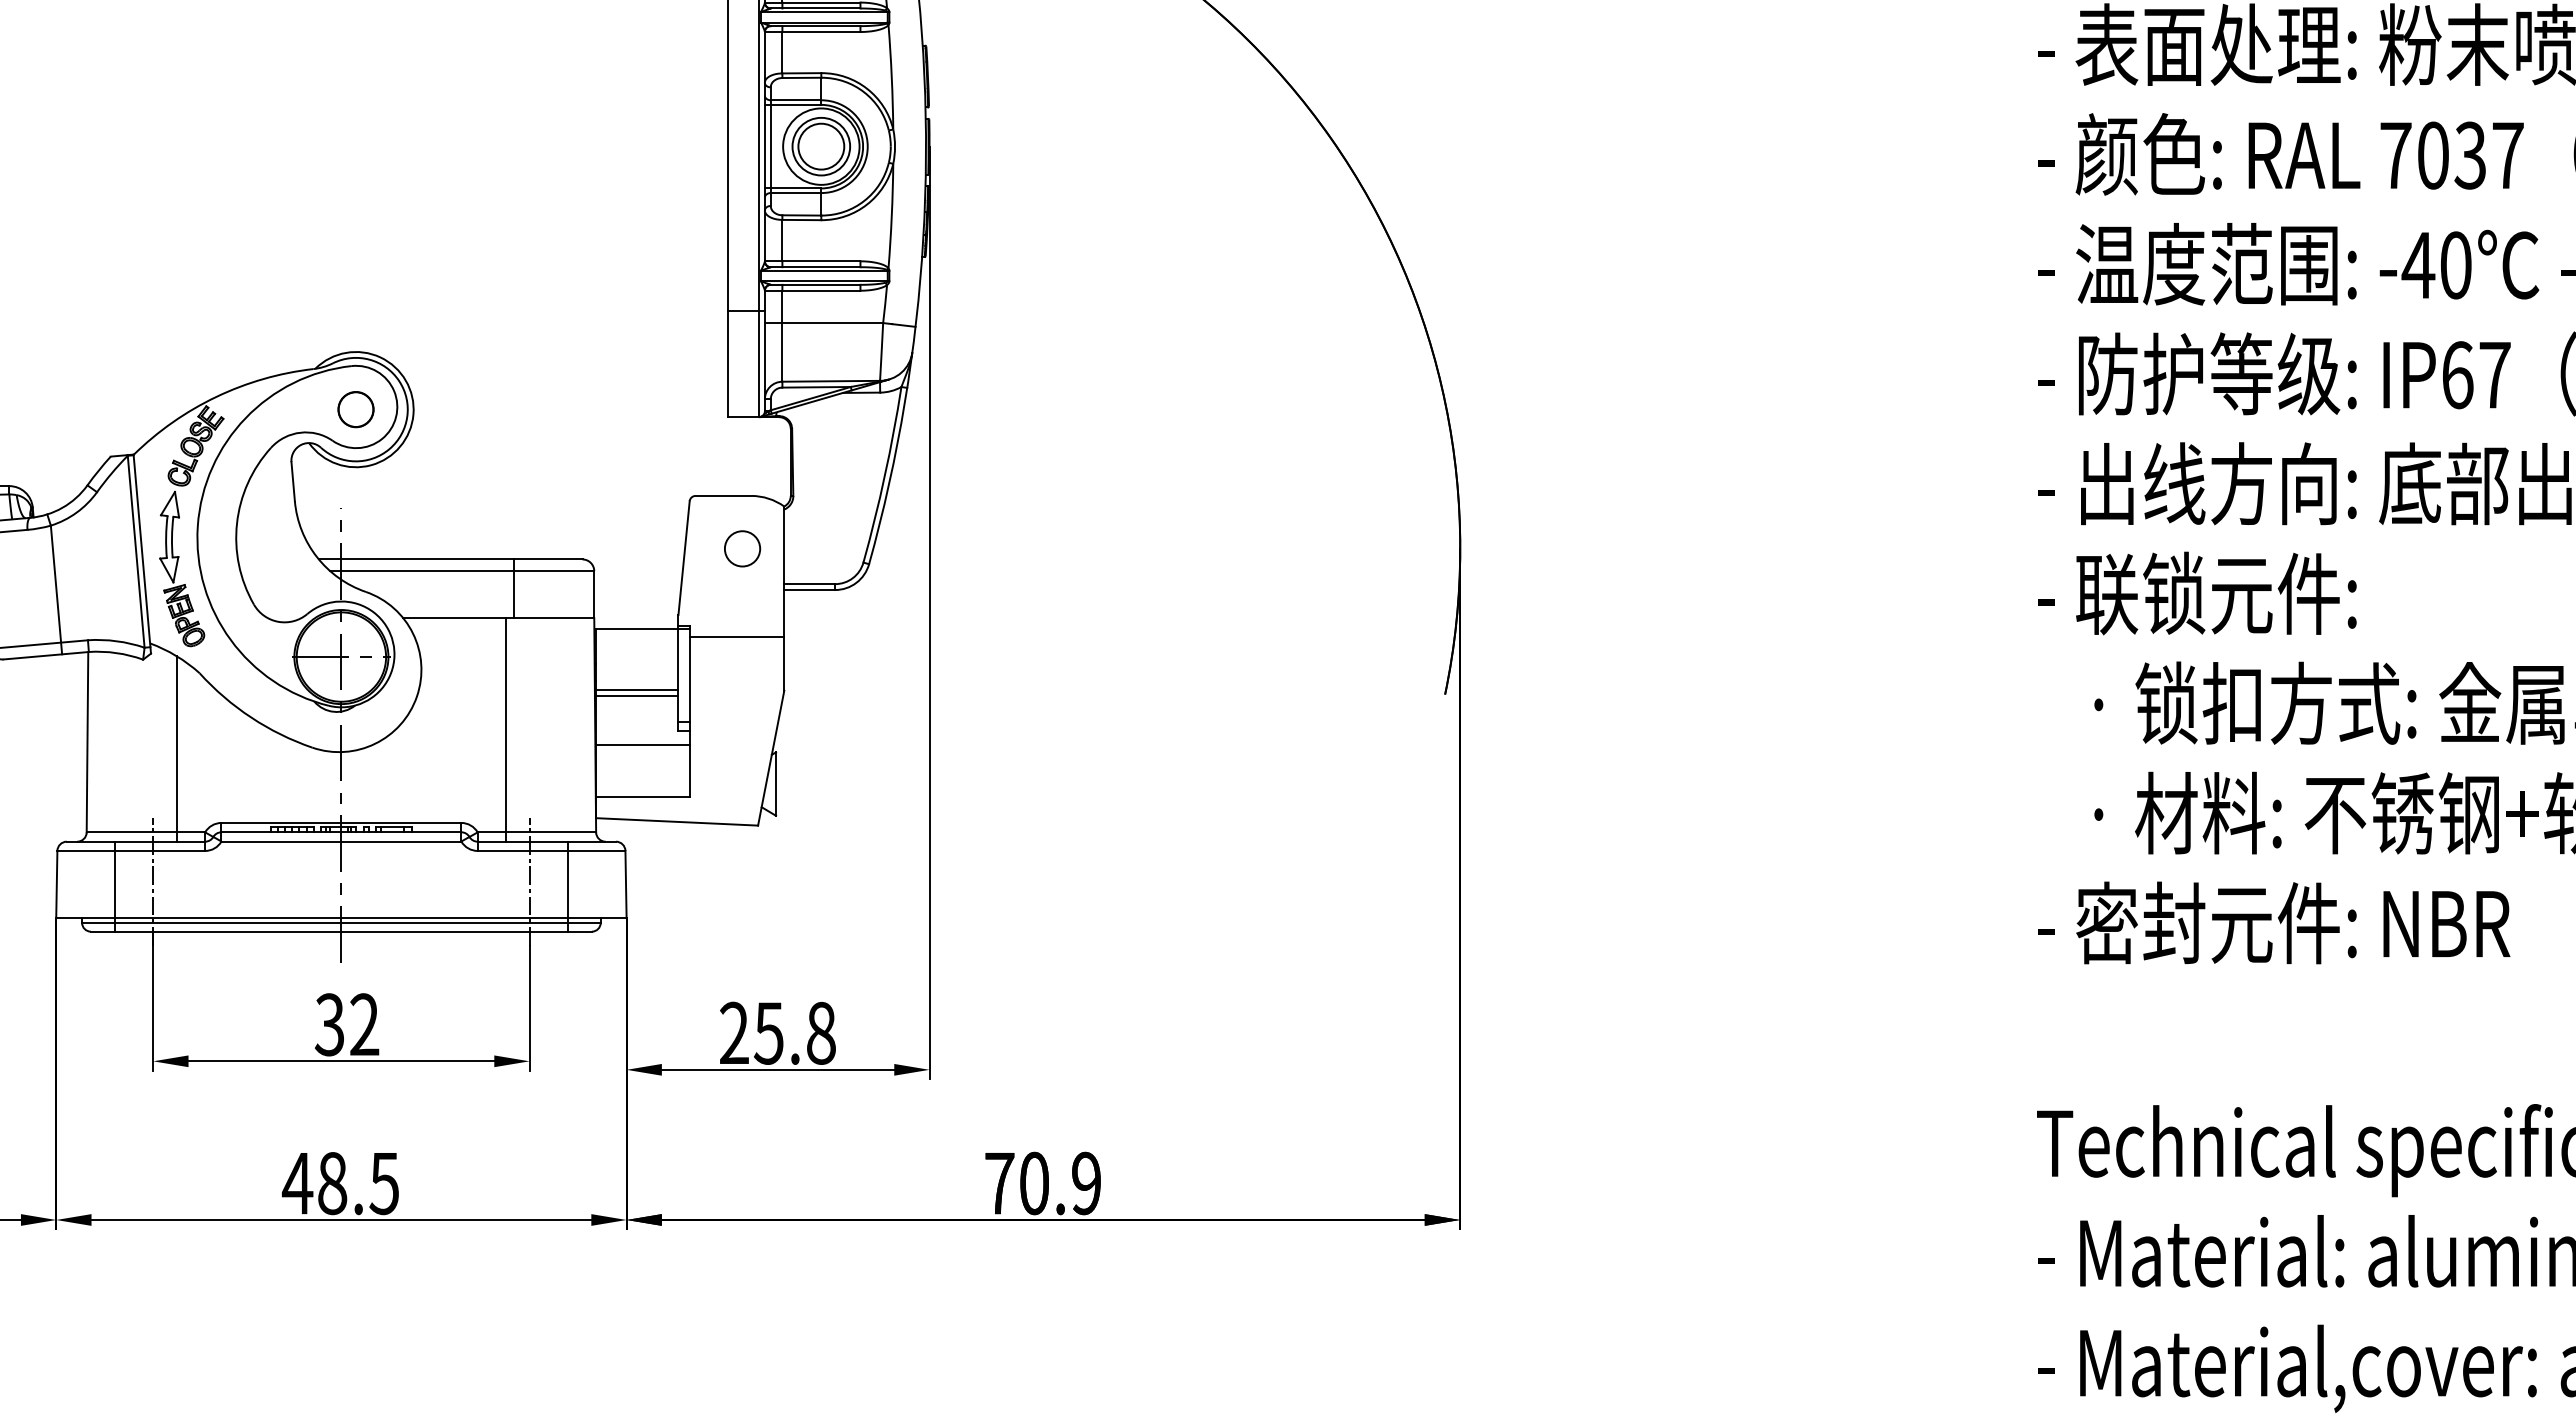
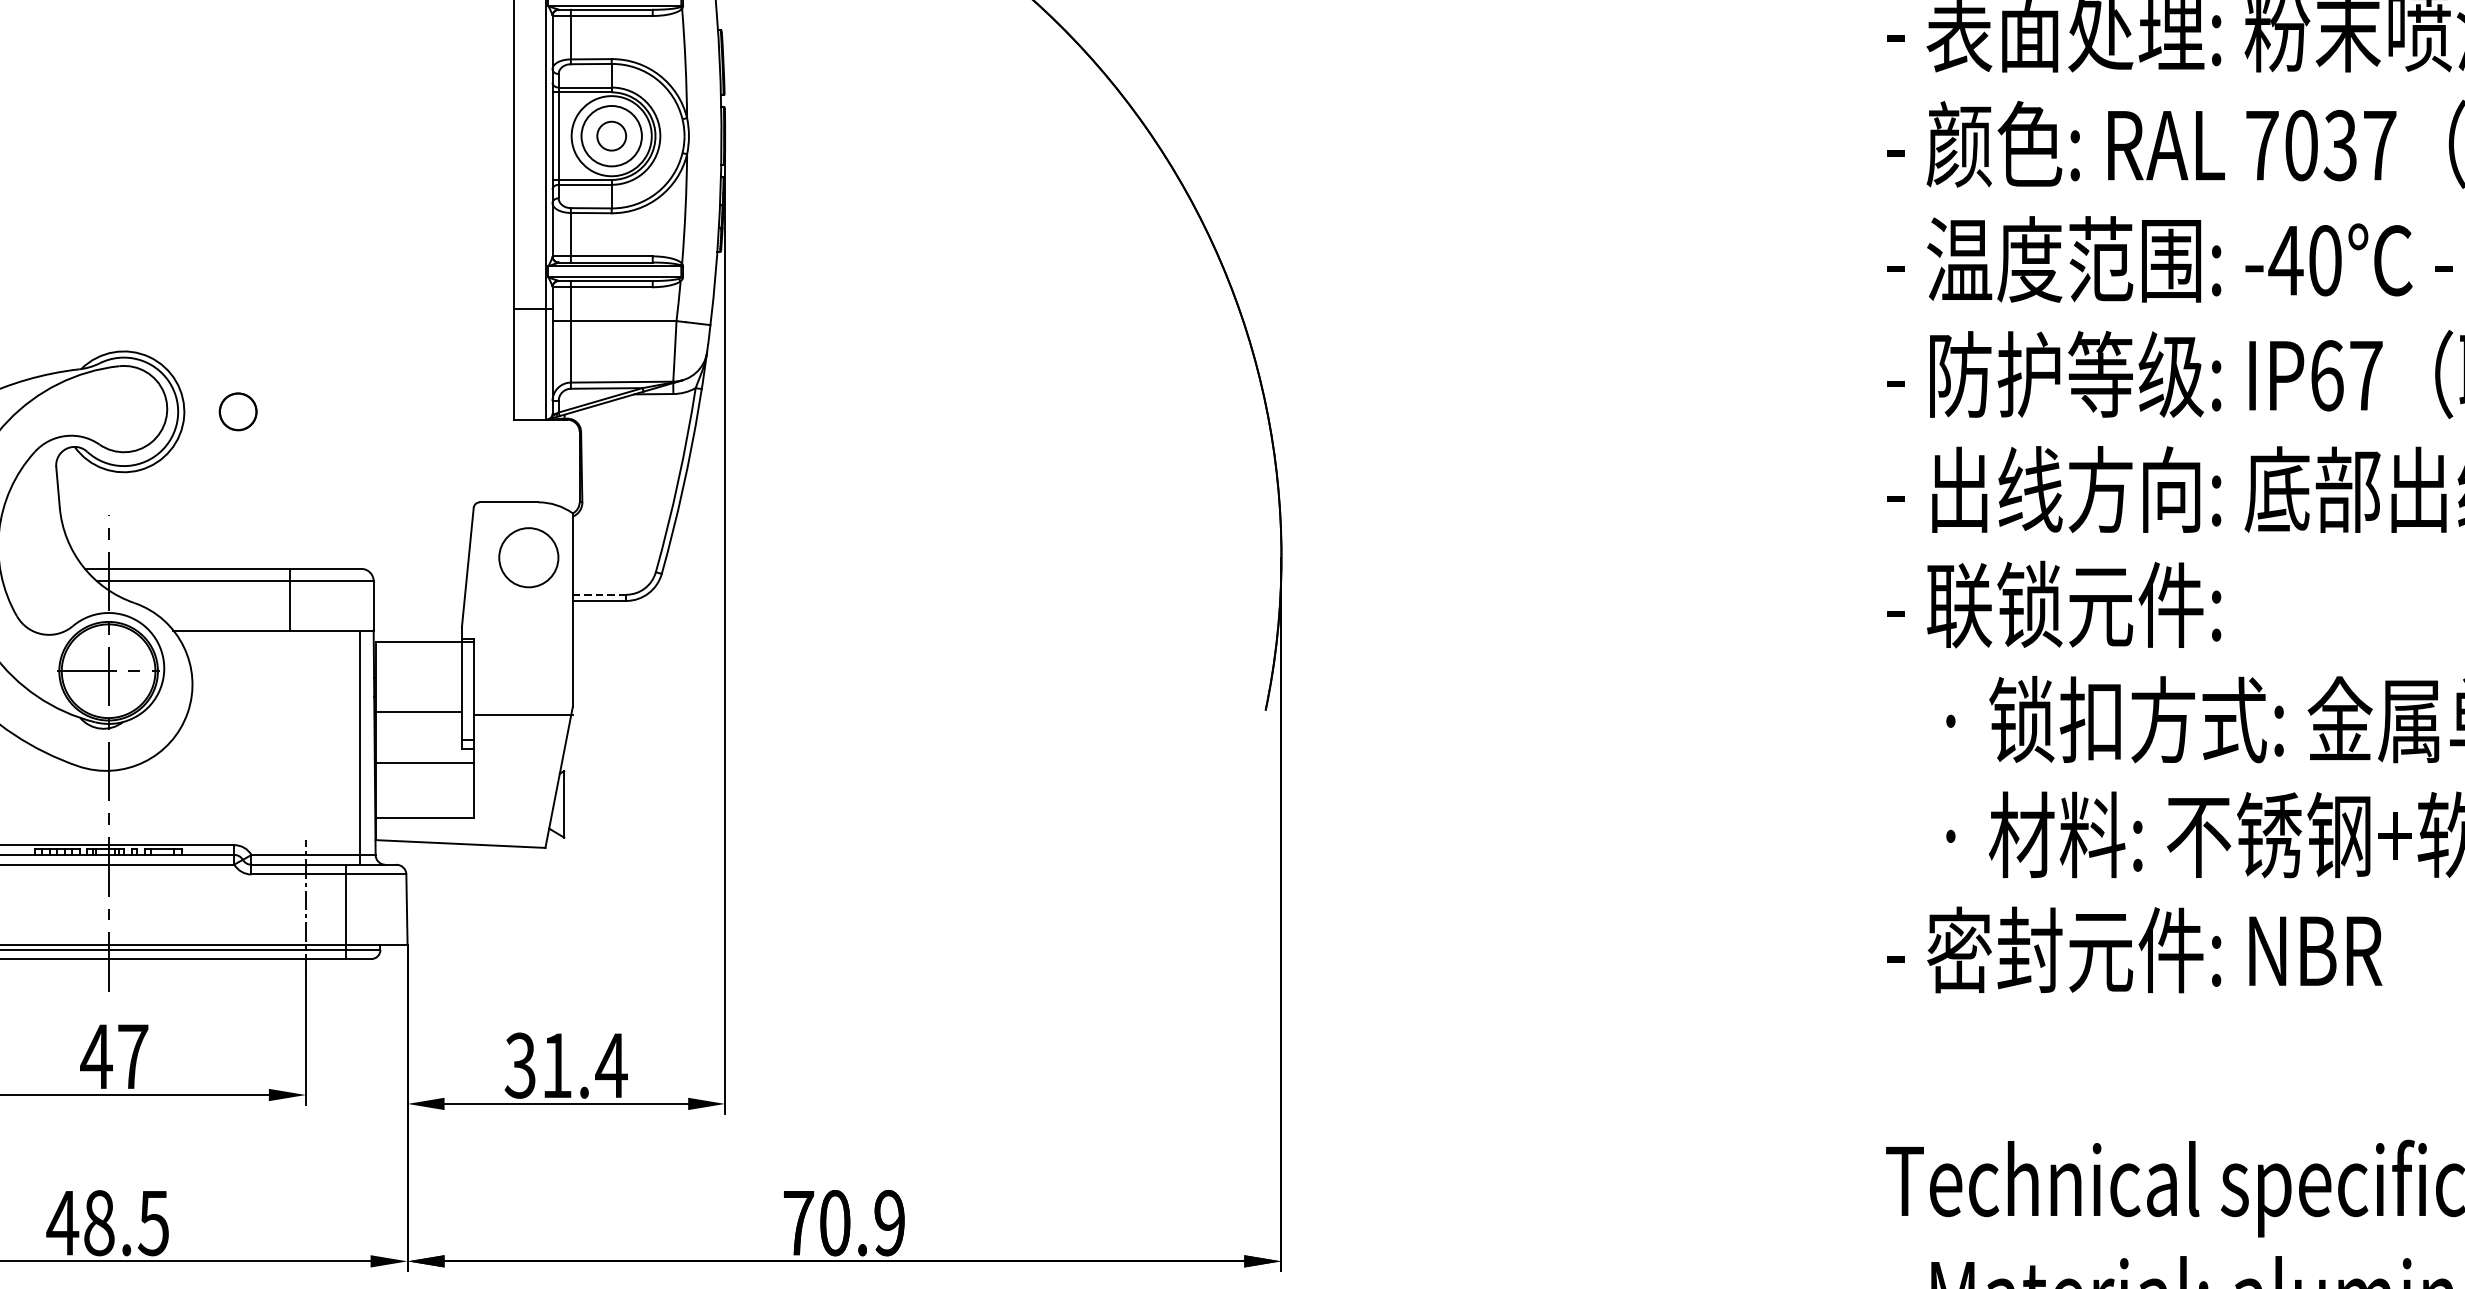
circle: (821, 146) -> (611, 136), size x0.6
circle: (355, 409) -> (237, 411), moved
circle: (742, 548) -> (529, 557), size x1.6
line: (810, 584) -> (600, 595), solid -> dashed
line: (737, 637) -> (523, 715), moved
line: (637, 690) -> (418, 706), removed
line: (506, 729) -> (360, 747), moved
text: (346, 1024) -> (113, 1056), 32 -> 47
text: (777, 1032) -> (565, 1064), 25.8 -> 31.4

